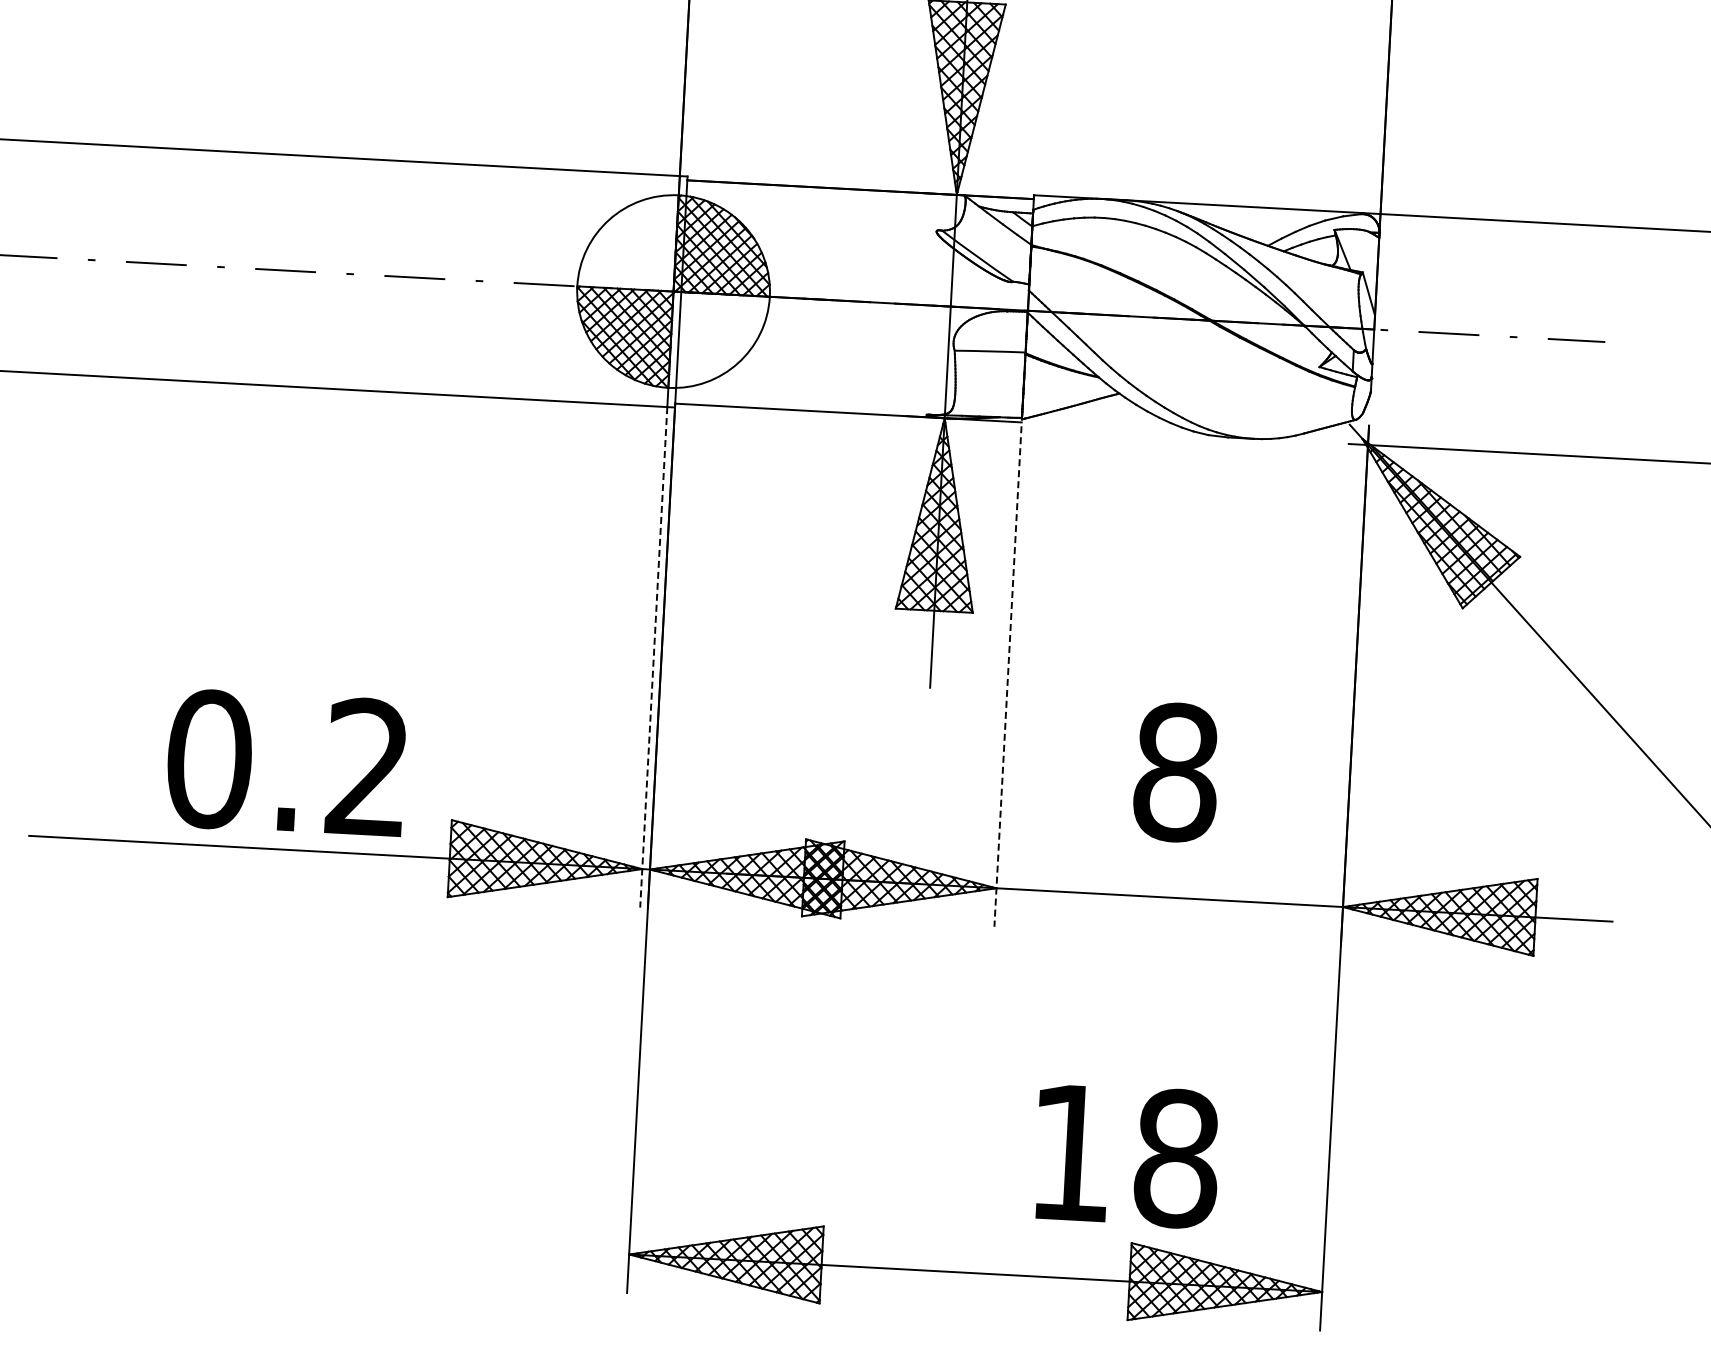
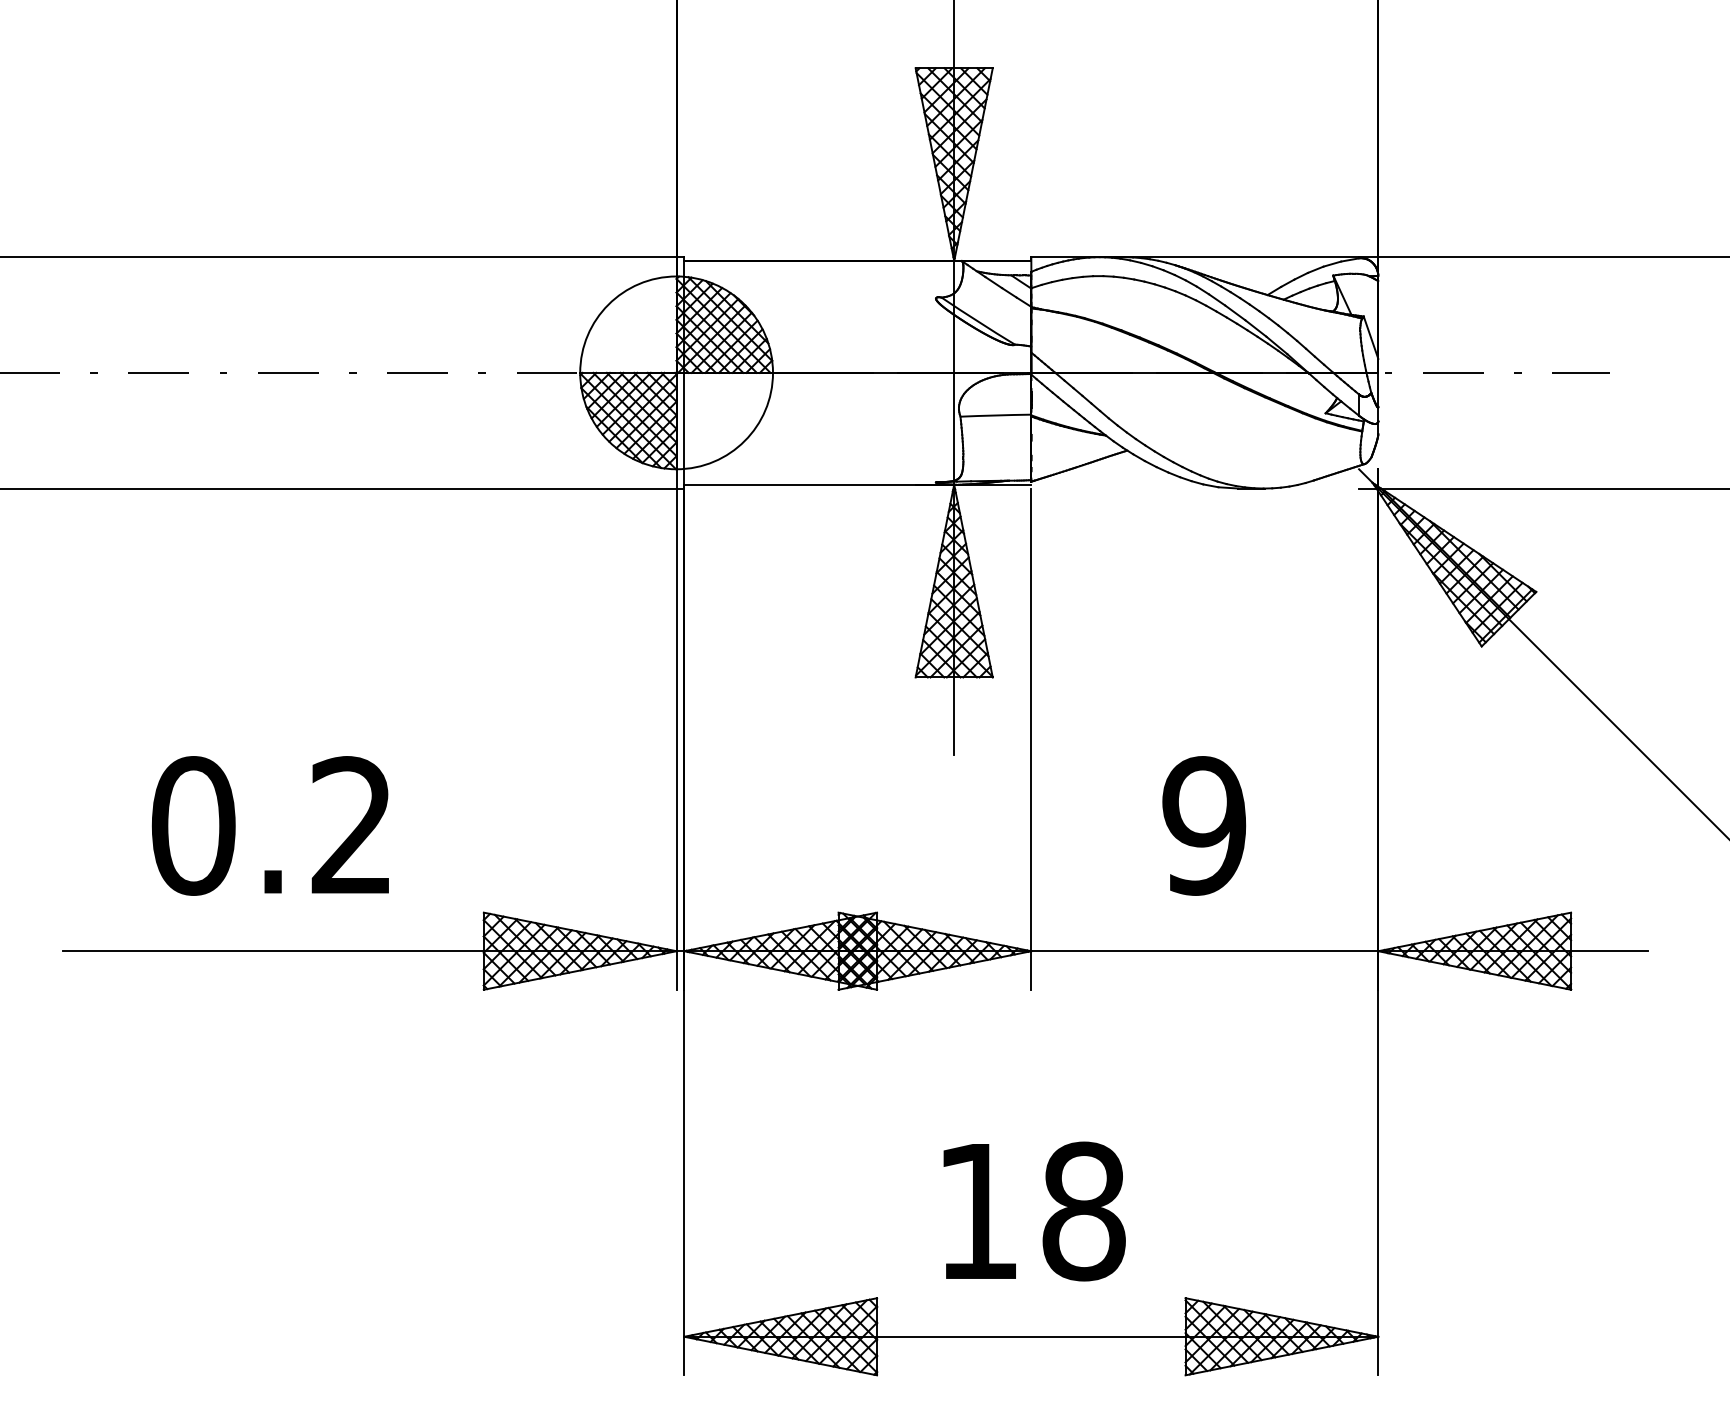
line: (653, 657) -> (676, 739), dashed -> solid
line: (1008, 676) -> (1031, 739), dashed -> solid
text: (285, 762) -> (269, 825), moved
text: (1176, 772) -> (1204, 825), 8 -> 9
text: (1127, 1156) -> (1034, 1211), moved

